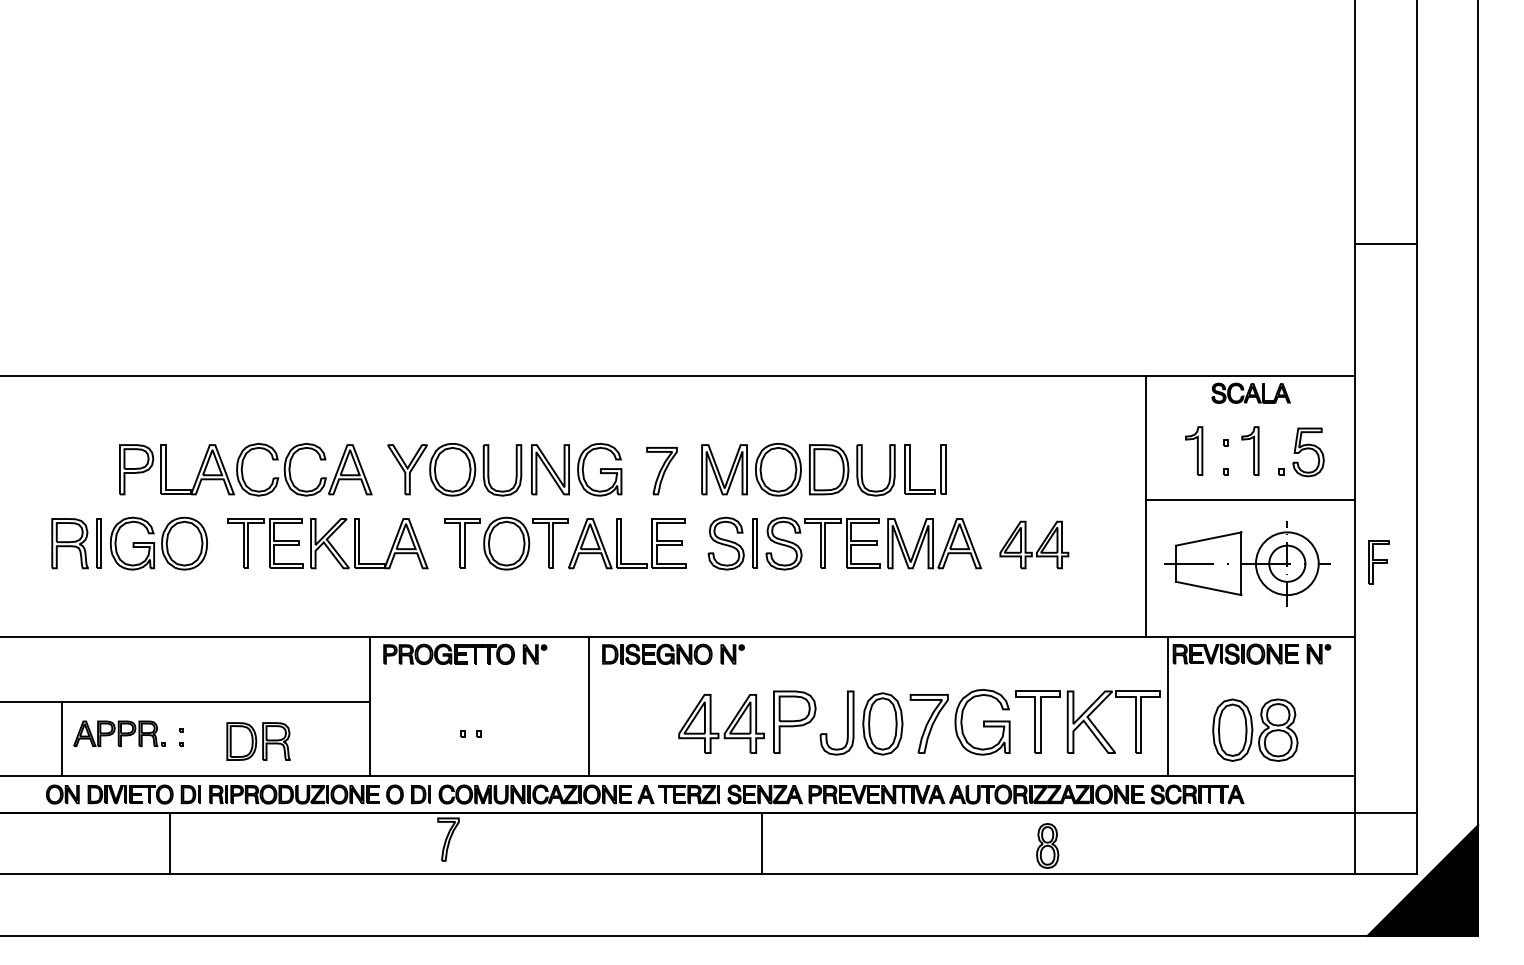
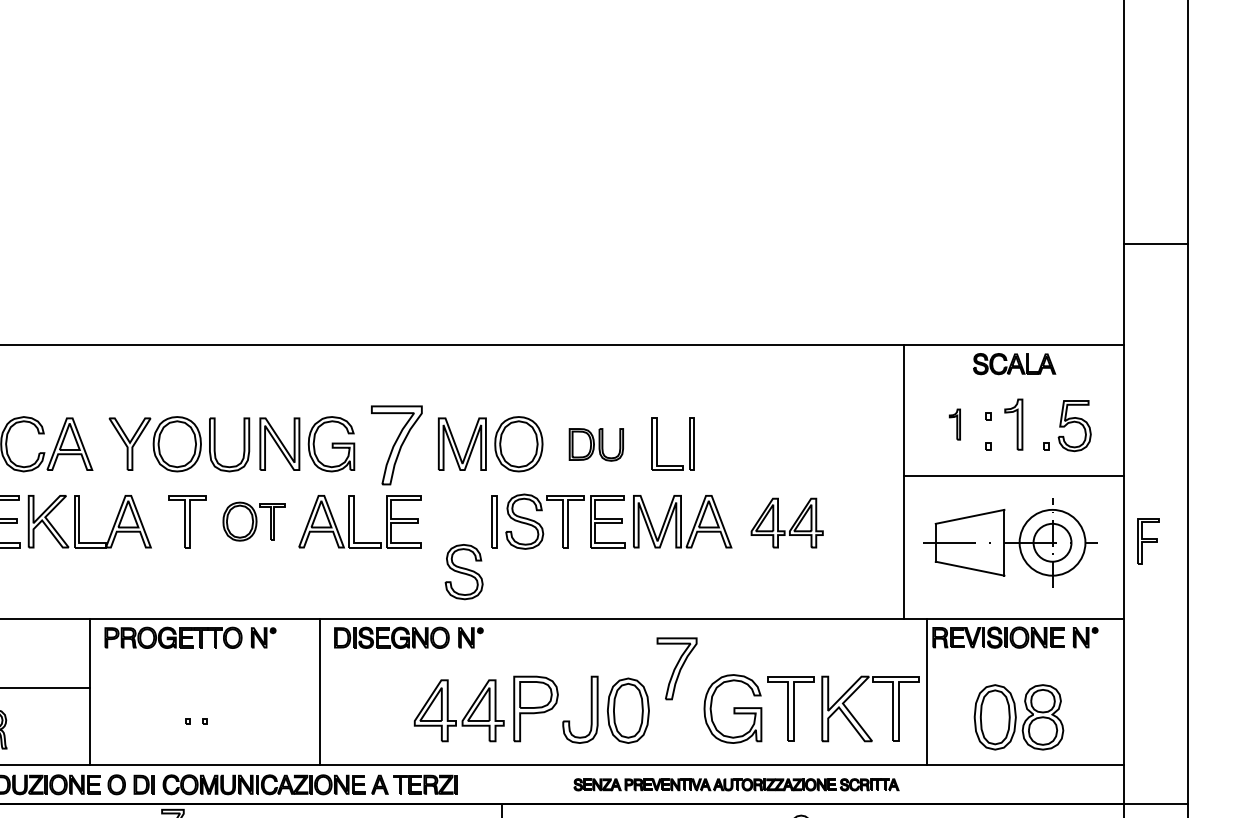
line: (1385, 244) -> (1155, 244), moved
part: (1194, 450) -> (955, 424), size x0.6
part: (852, 470) -> (596, 444), size x0.6
part: (661, 471) -> (396, 446), size x1.6
part: (525, 543) -> (253, 521), size x0.7
part: (725, 543) -> (463, 571), moved
part: (928, 723) -> (676, 668), moved
part: (985, 794) -> (736, 784), size x0.6

